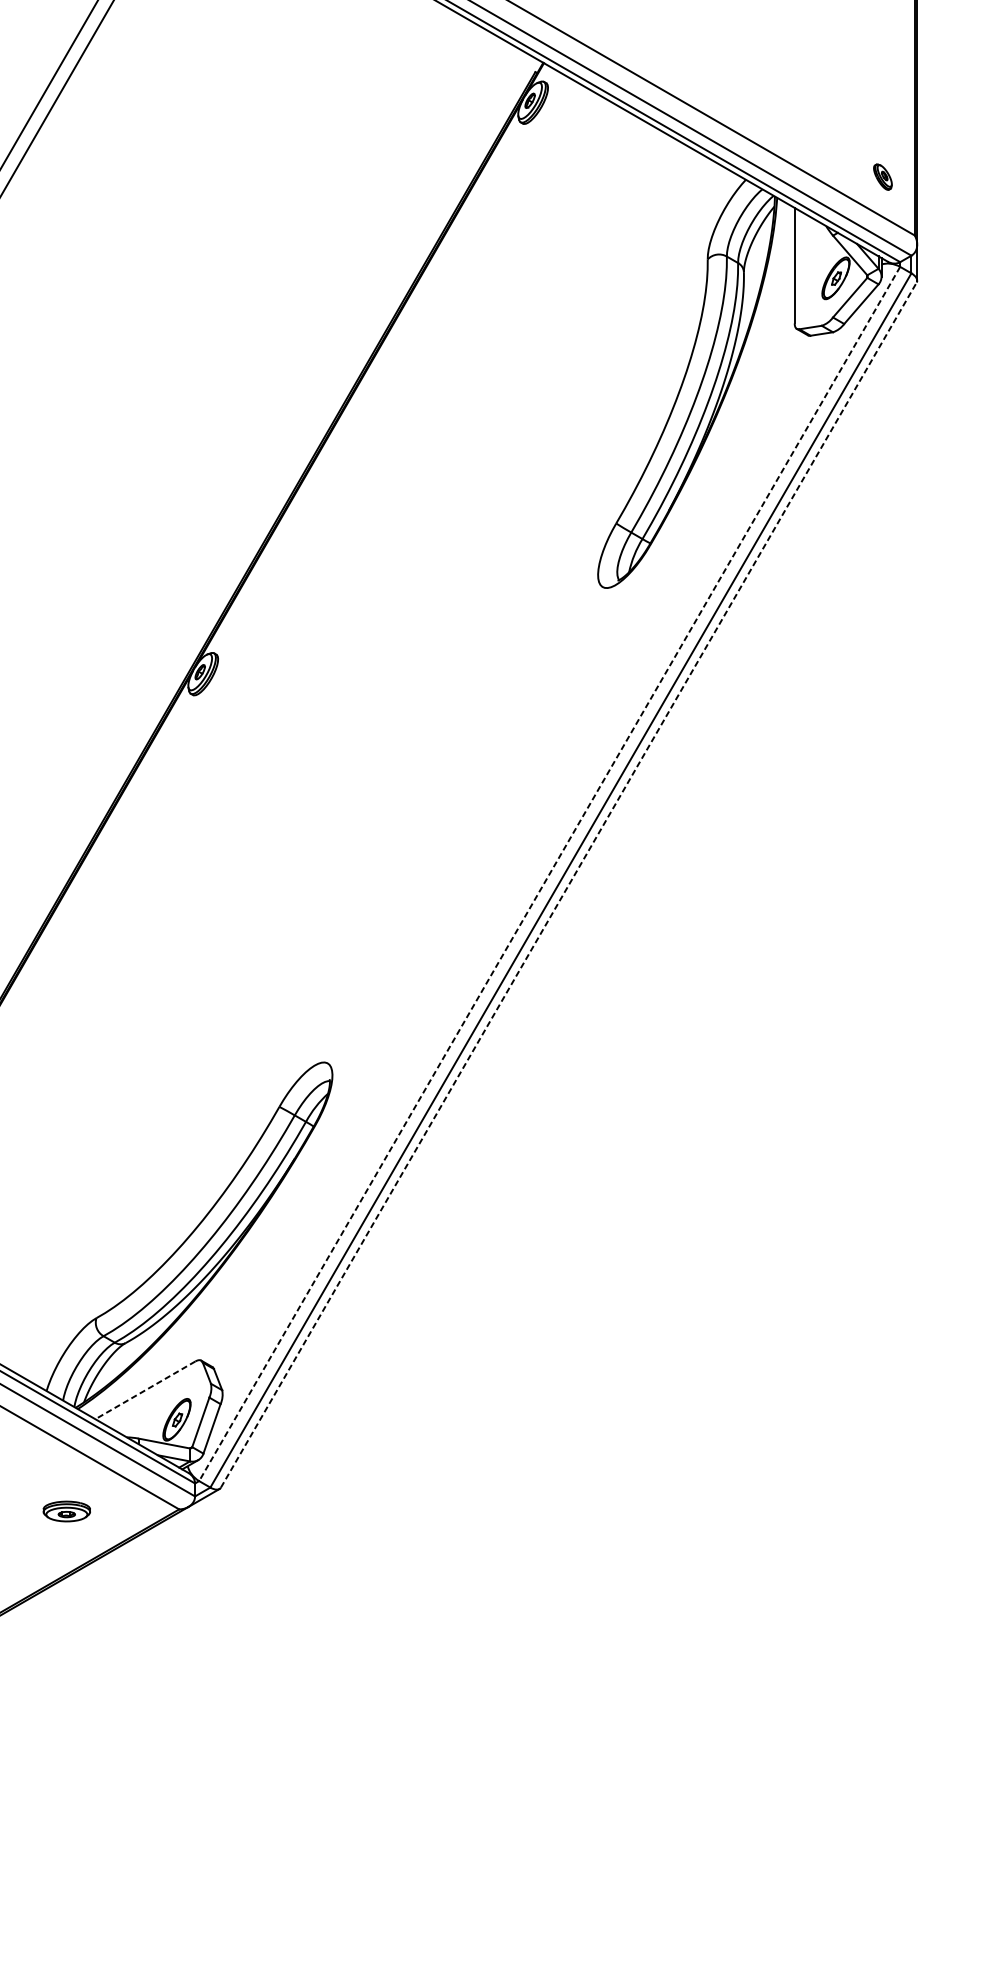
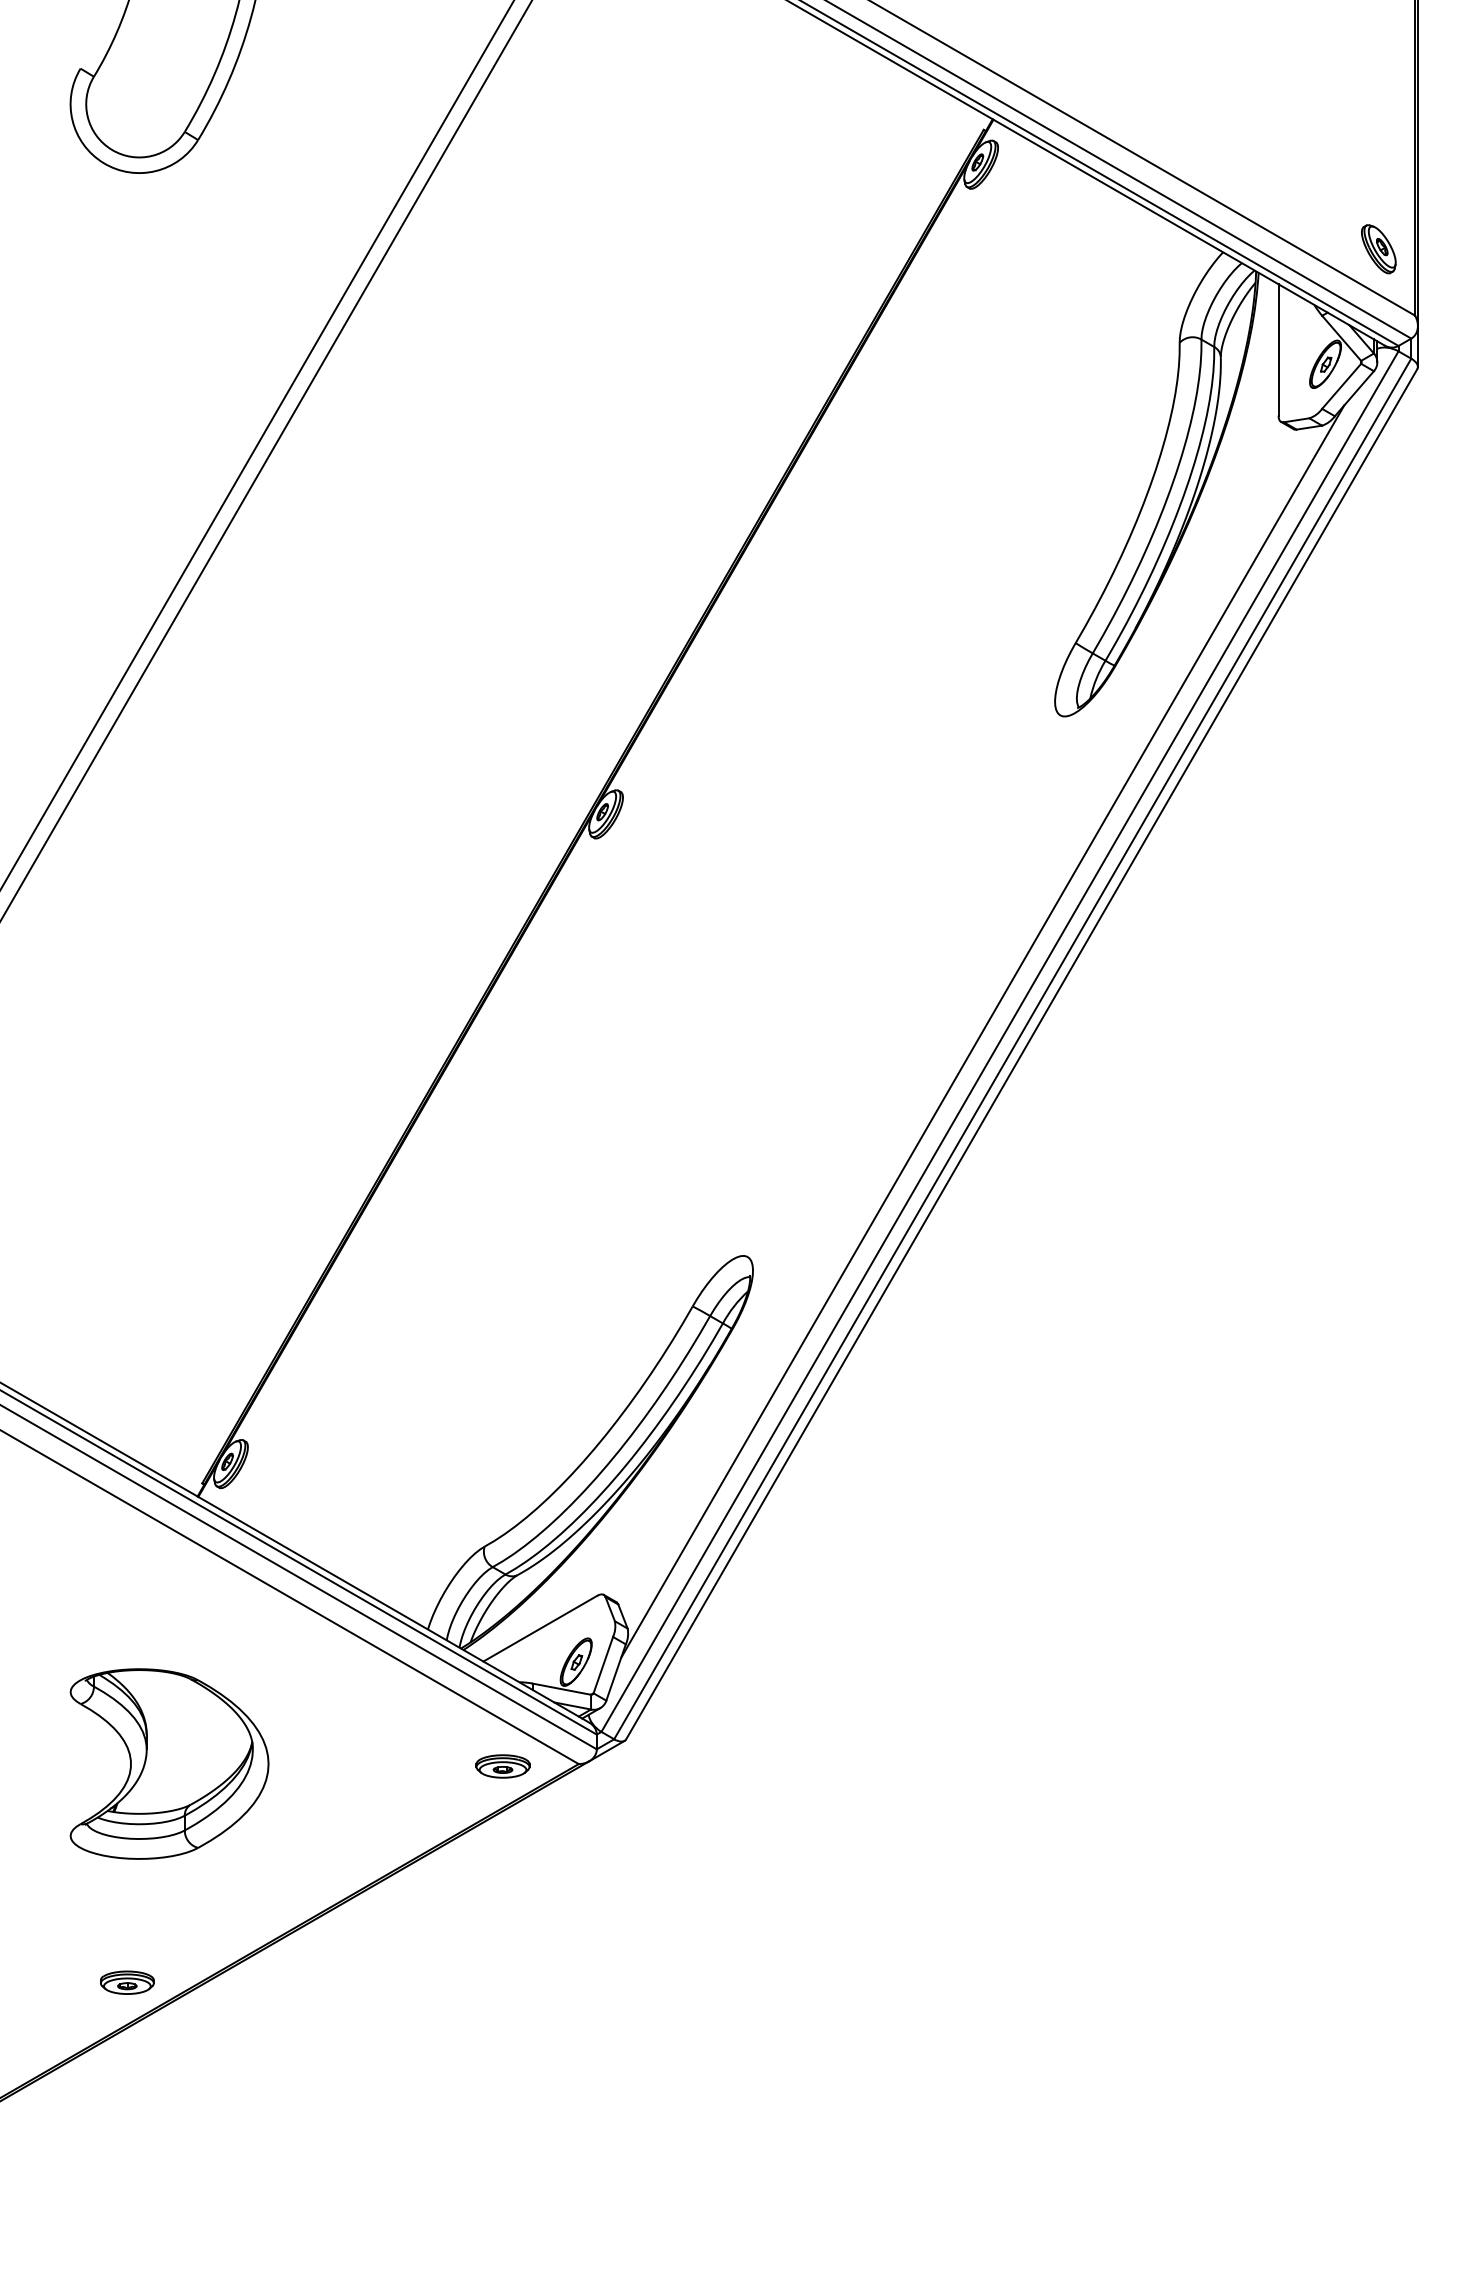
part: (882, 177) -> (1378, 249), size x1.67
line: (534, 865) -> (982, 1031), added
line: (549, 874) -> (999, 1042), dashed -> solid
line: (569, 884) -> (1022, 1053), dashed -> solid
line: (145, 1390) -> (540, 1628), dashed -> solid
part: (66, 1511) -> (502, 1766), moved

